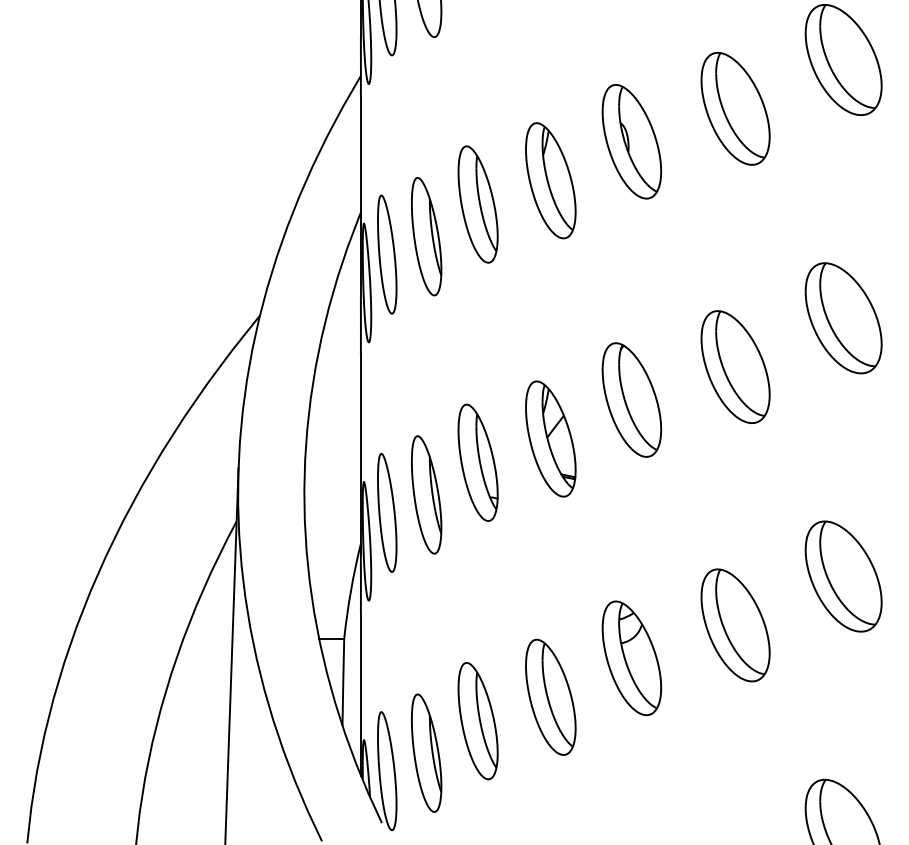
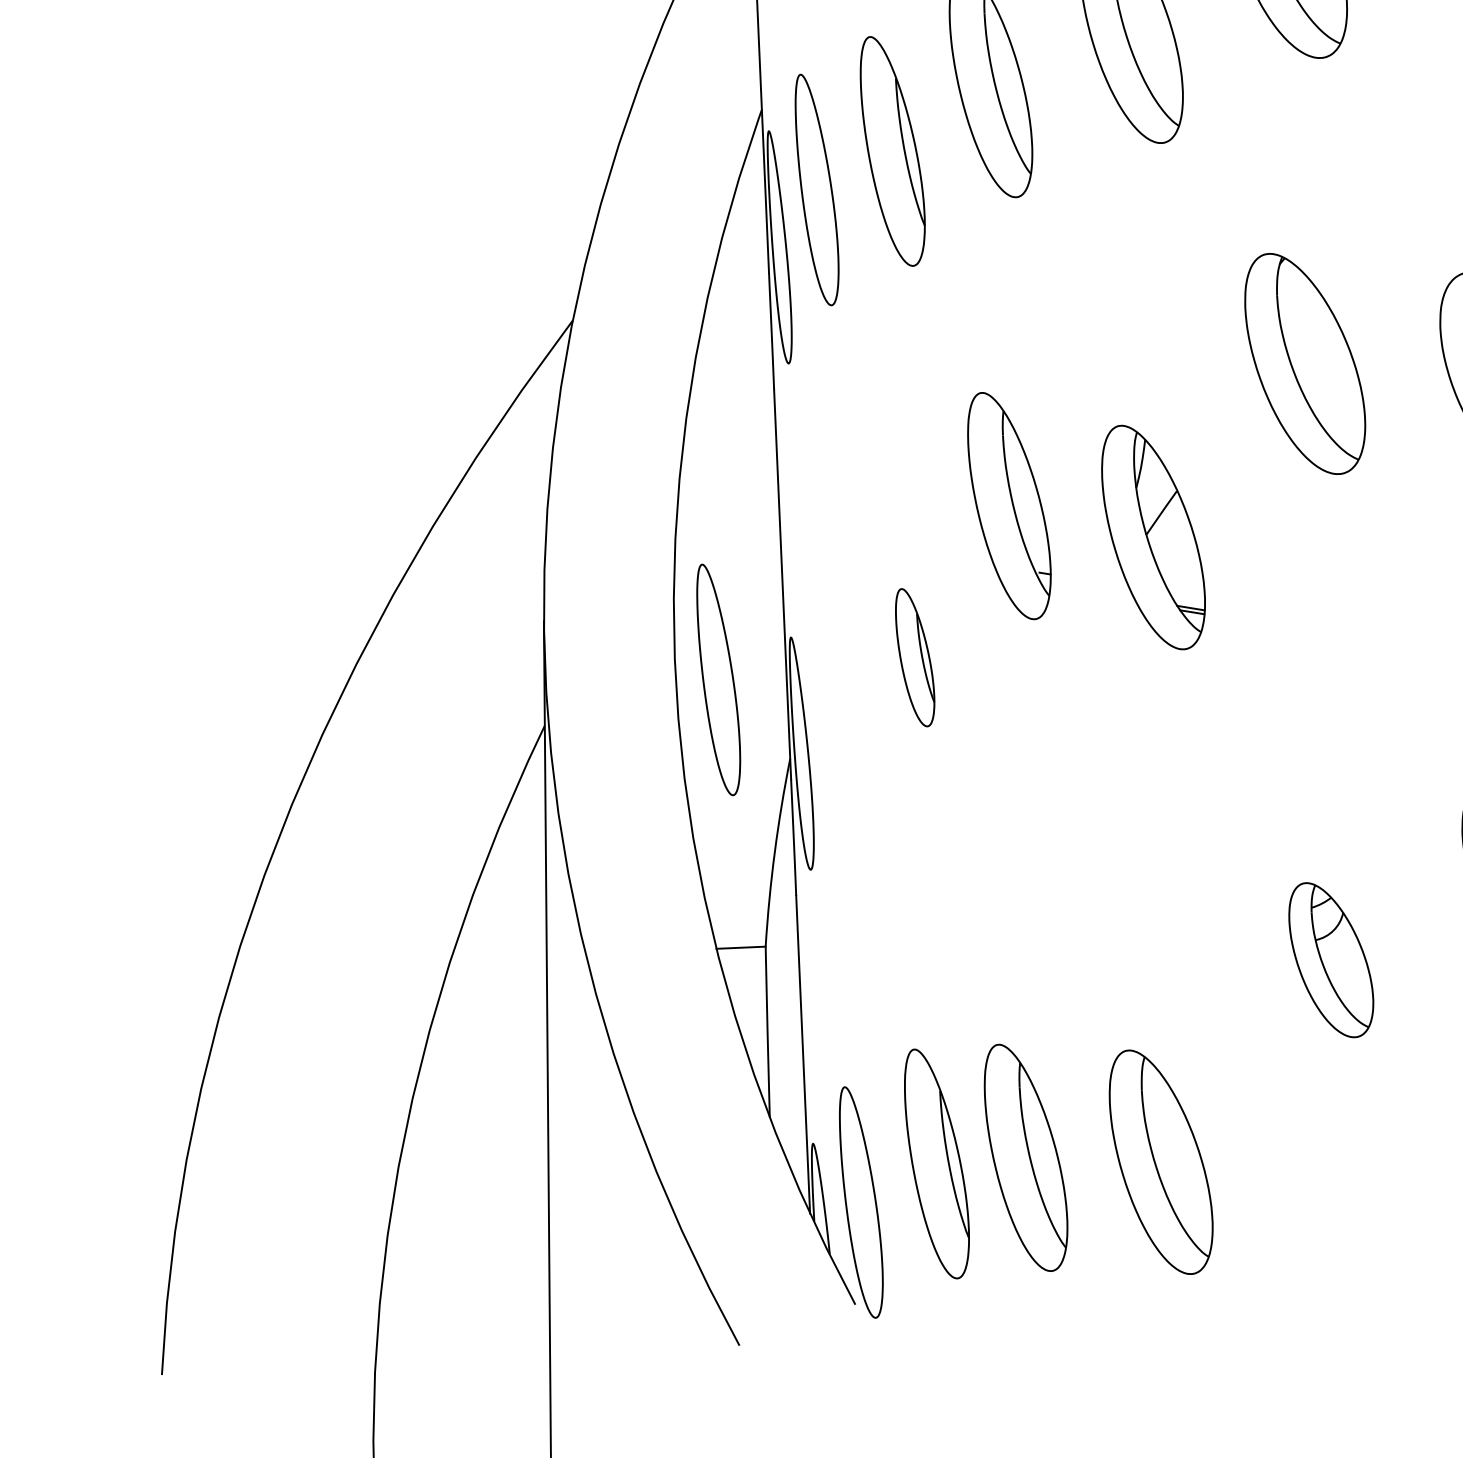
part: (631, 399) -> (1304, 362), moved
part: (477, 462) -> (1008, 505), moved
part: (426, 494) -> (914, 656), size x0.6
part: (387, 512) -> (719, 679), moved
part: (631, 657) -> (1330, 958), size x0.7
part: (550, 696) -> (1160, 1160), moved
part: (477, 721) -> (1024, 1158), moved

